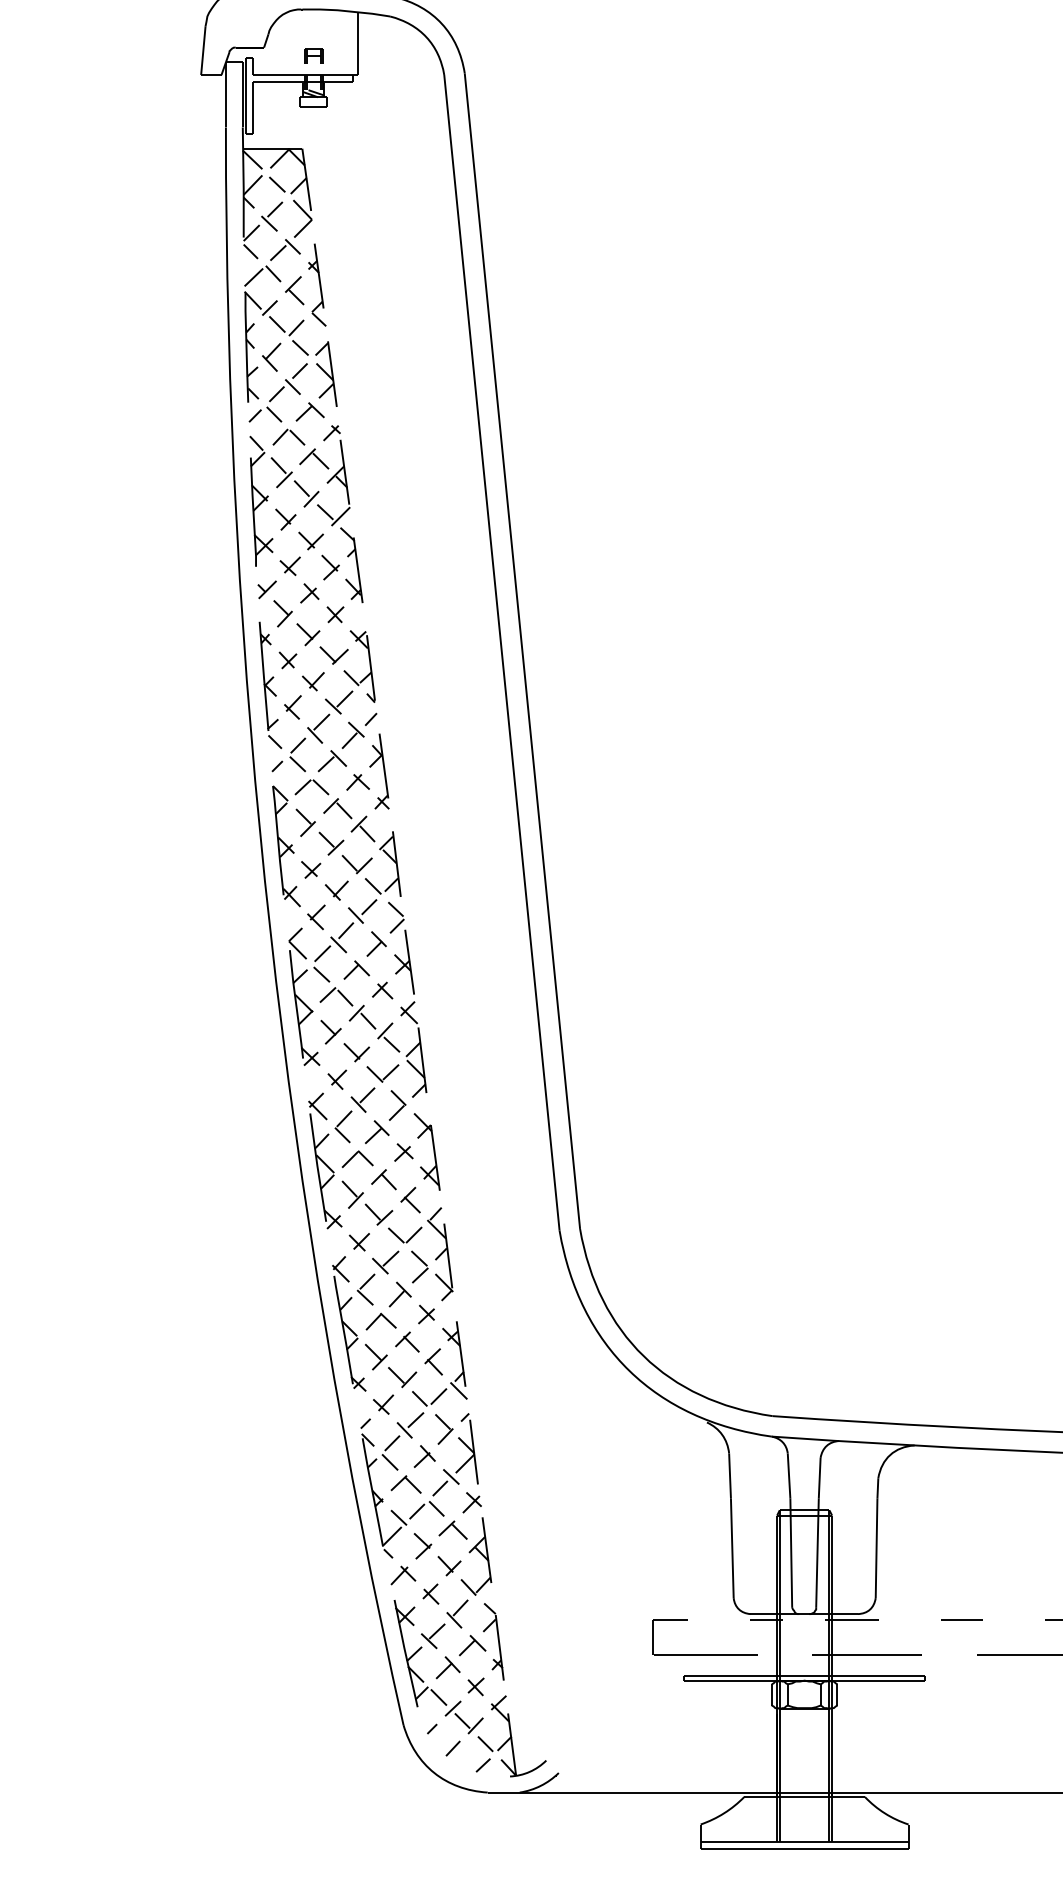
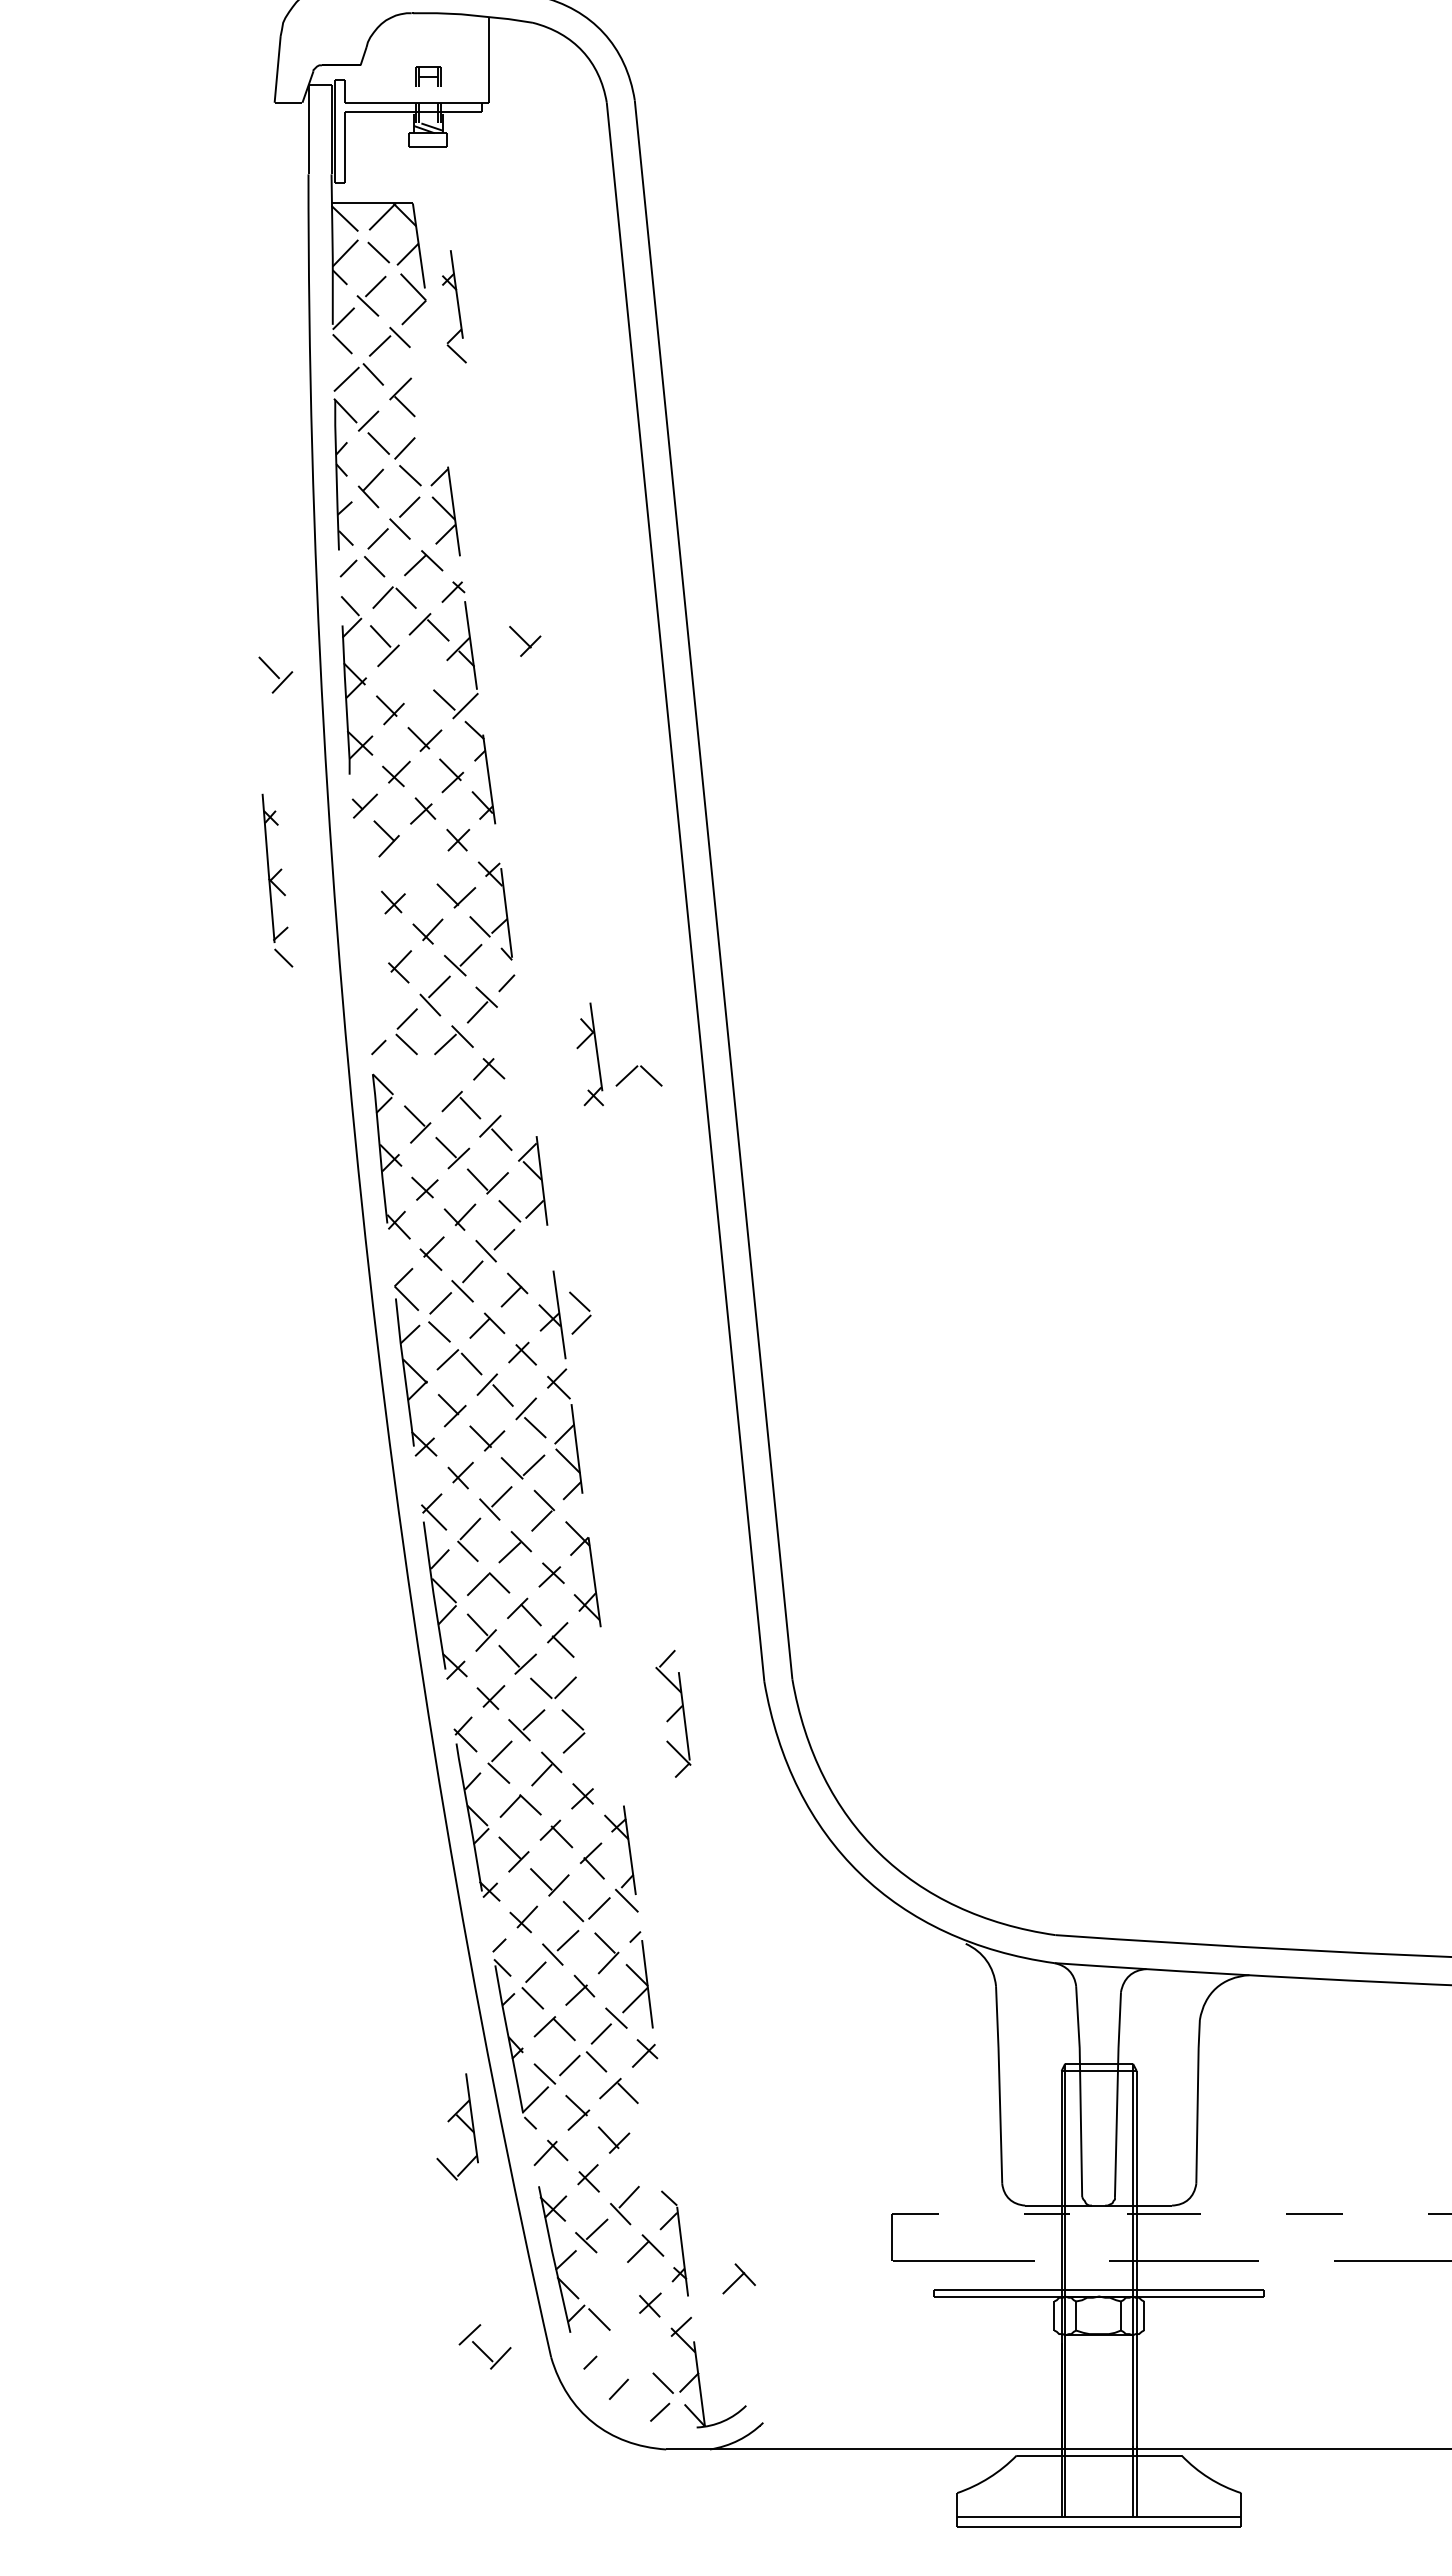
part: (317, 284) -> (454, 306), moved
part: (306, 493) -> (275, 674), moved
part: (308, 634) -> (525, 641), moved
part: (270, 685) -> (277, 880), moved
part: (384, 771) -> (596, 1054), moved
part: (308, 783) -> (634, 1070), moved
part: (399, 913) -> (584, 1307), moved
part: (440, 1253) -> (673, 1713), moved
part: (479, 1552) -> (461, 2121), moved
part: (447, 1667) -> (738, 2278), moved
part: (463, 1717) -> (484, 2346), moved

